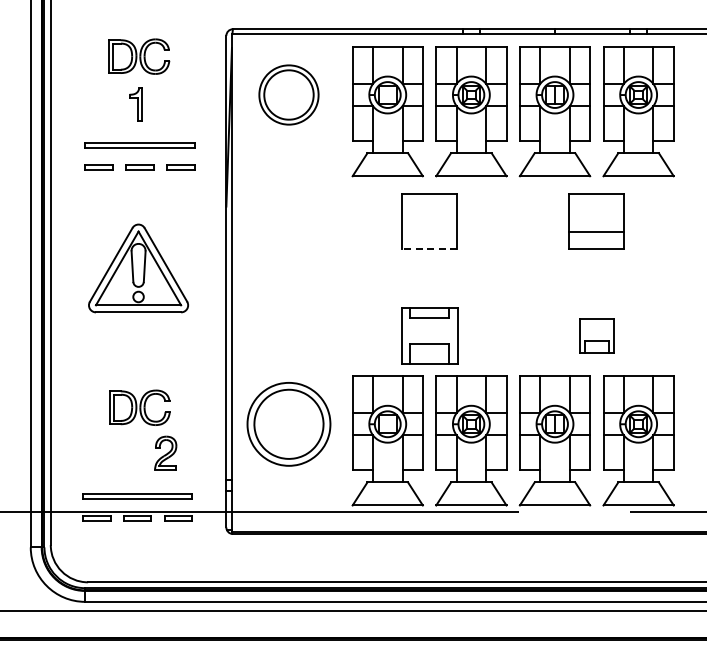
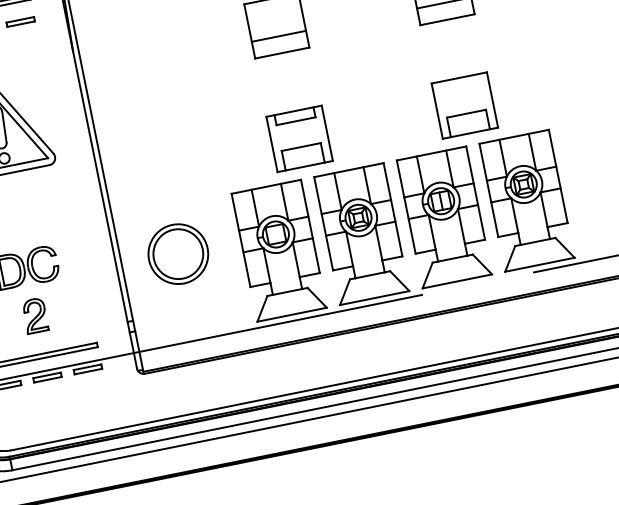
line: (429, 232) -> (278, 36), added
line: (429, 249) -> (282, 53), dashed -> solid
part: (596, 335) -> (464, 105), size x1.67
part: (288, 423) -> (177, 253), size x0.71
part: (165, 452) -> (34, 315), moved

